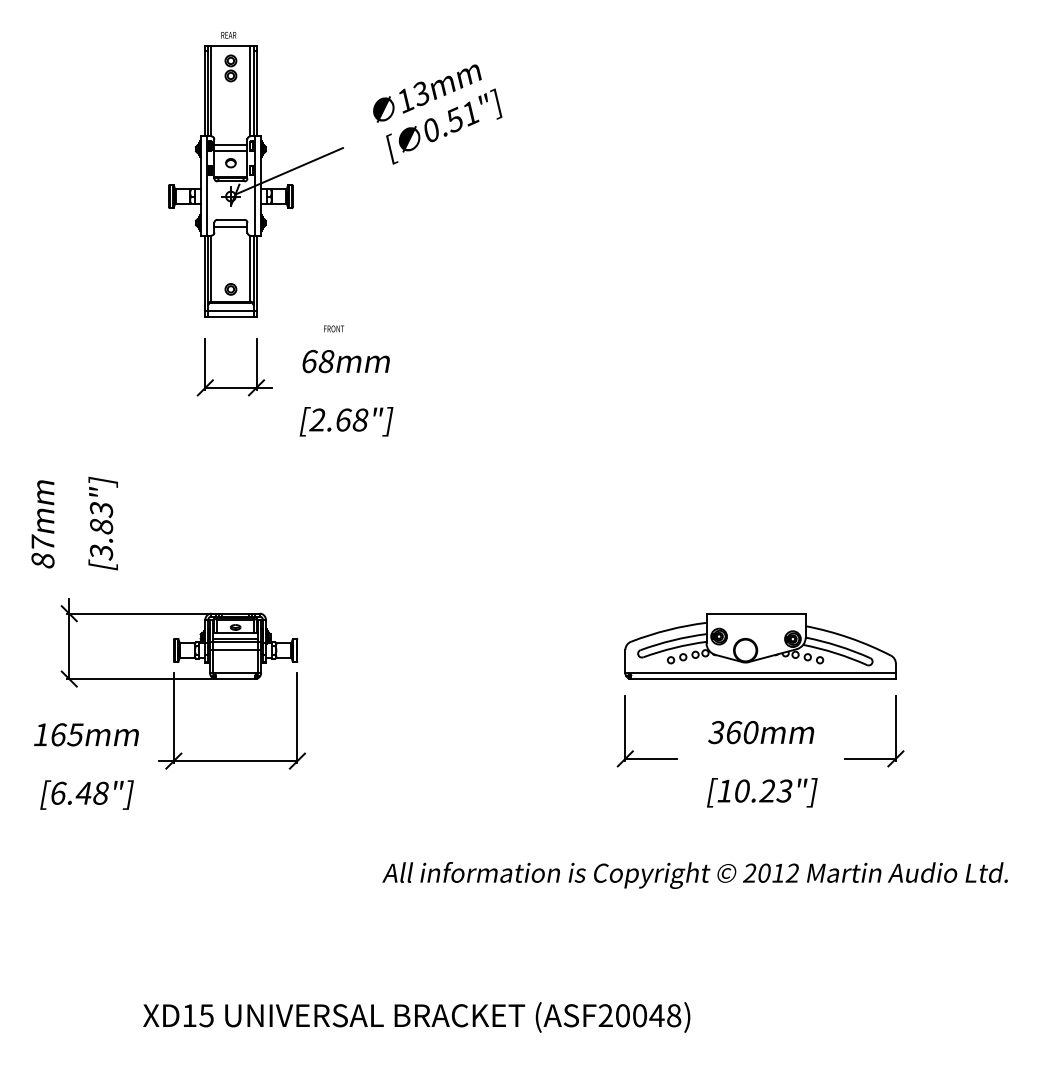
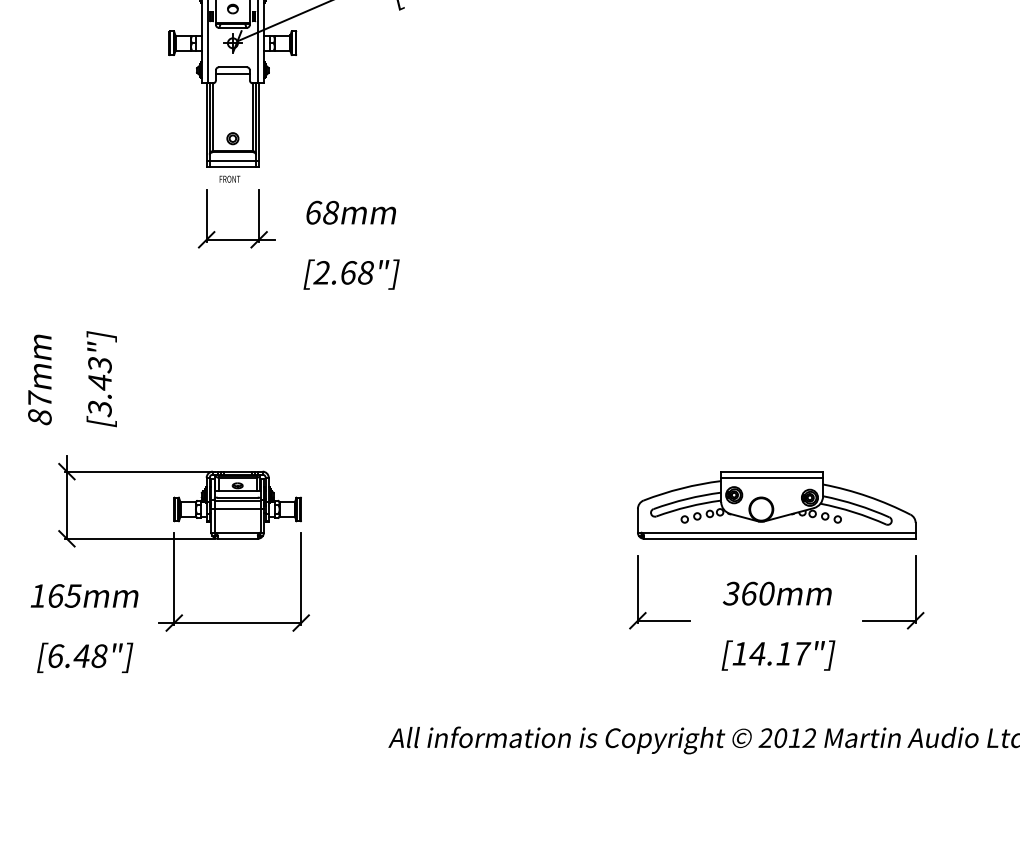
text: (333, 328) -> (229, 178), moved
text: (101, 526) -> (99, 382), [3.83"] -> [3.43"]
line: (755, 619) -> (771, 477), added
text: (763, 790) -> (779, 653), [10.23"] -> [14.17"]

